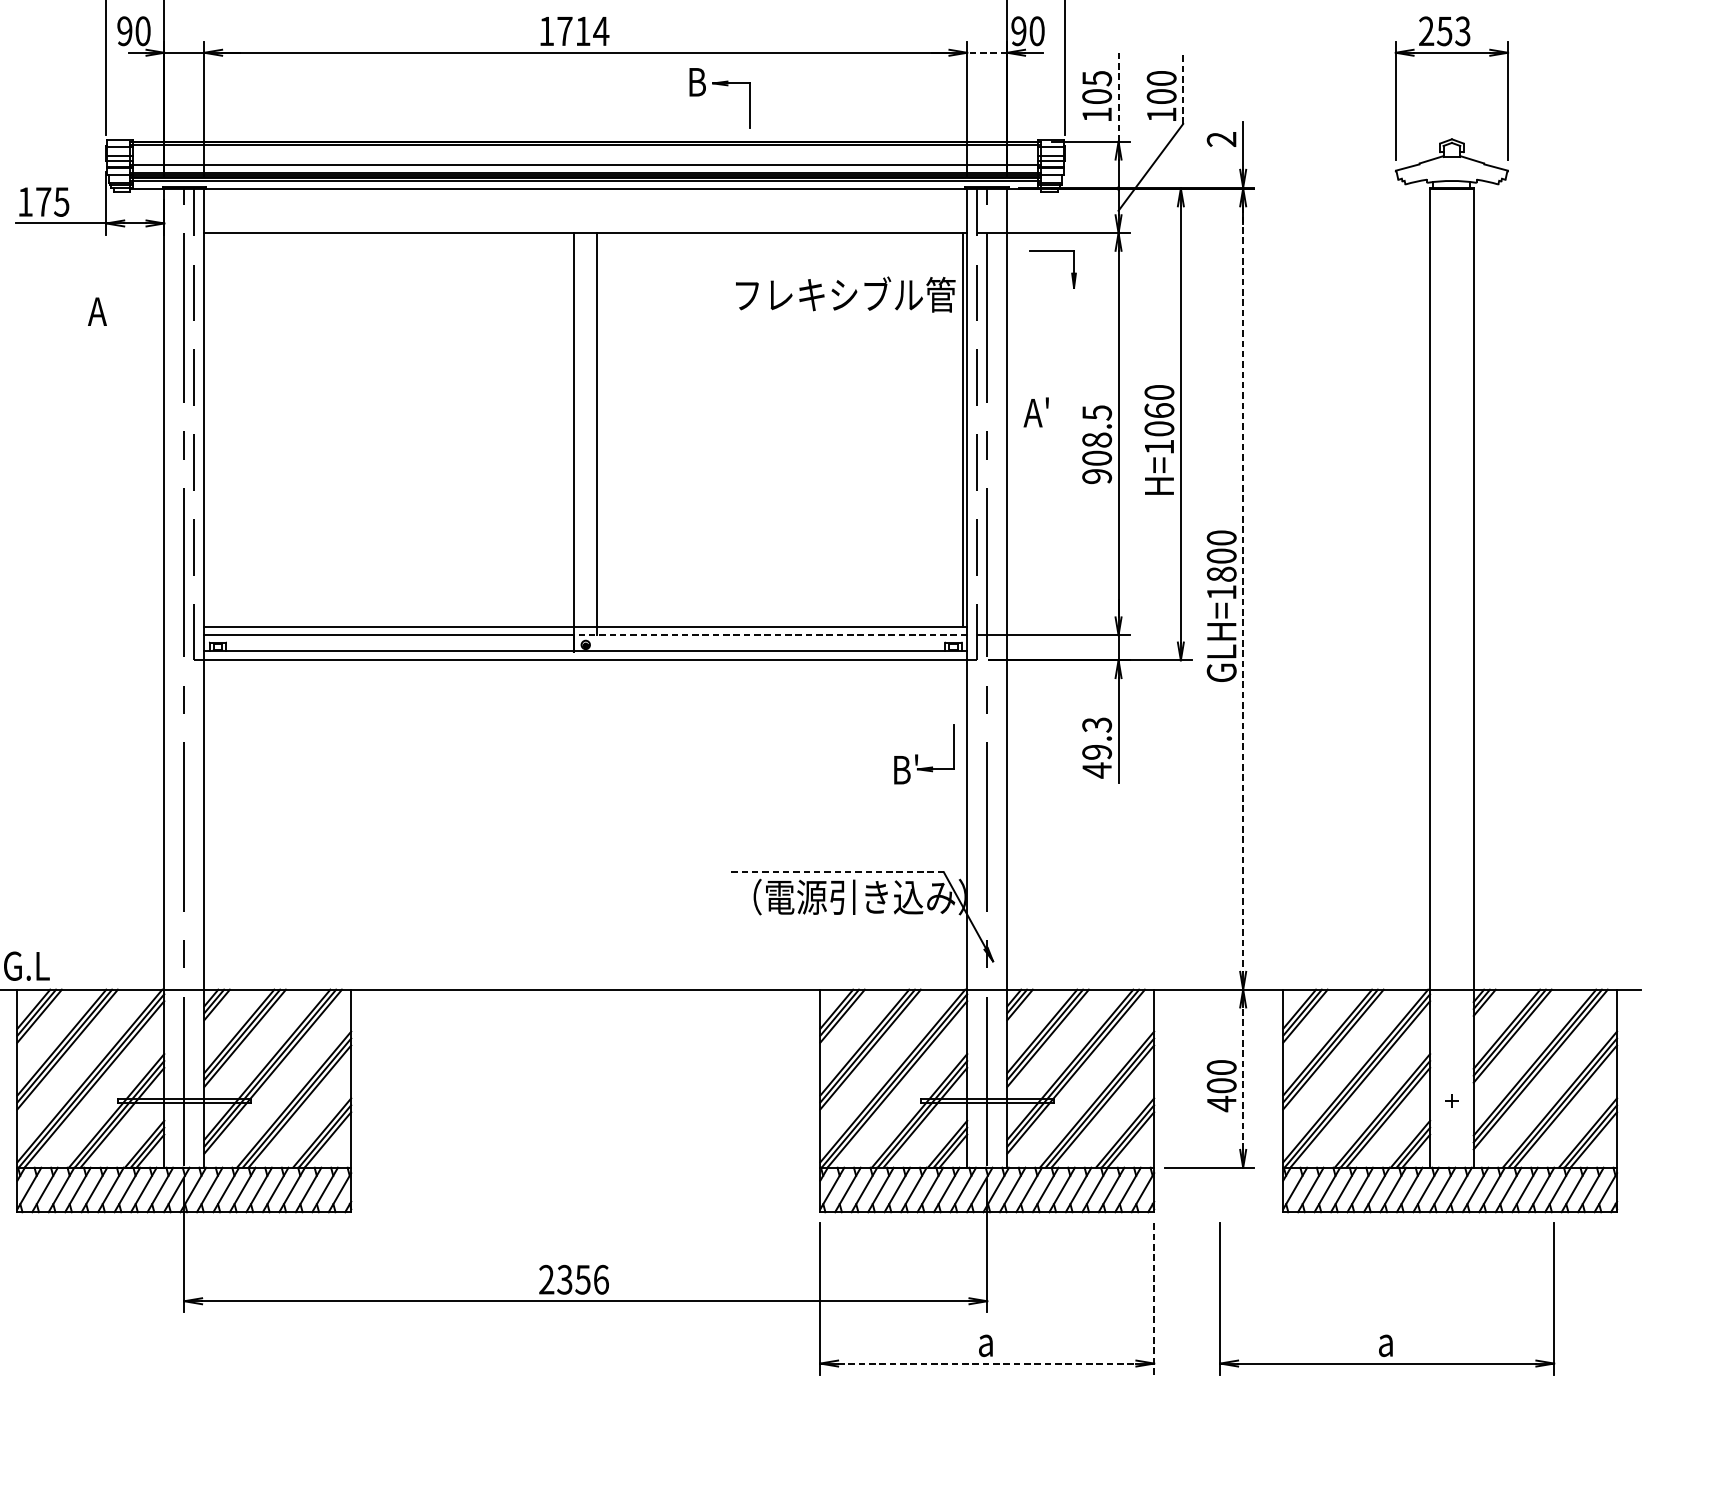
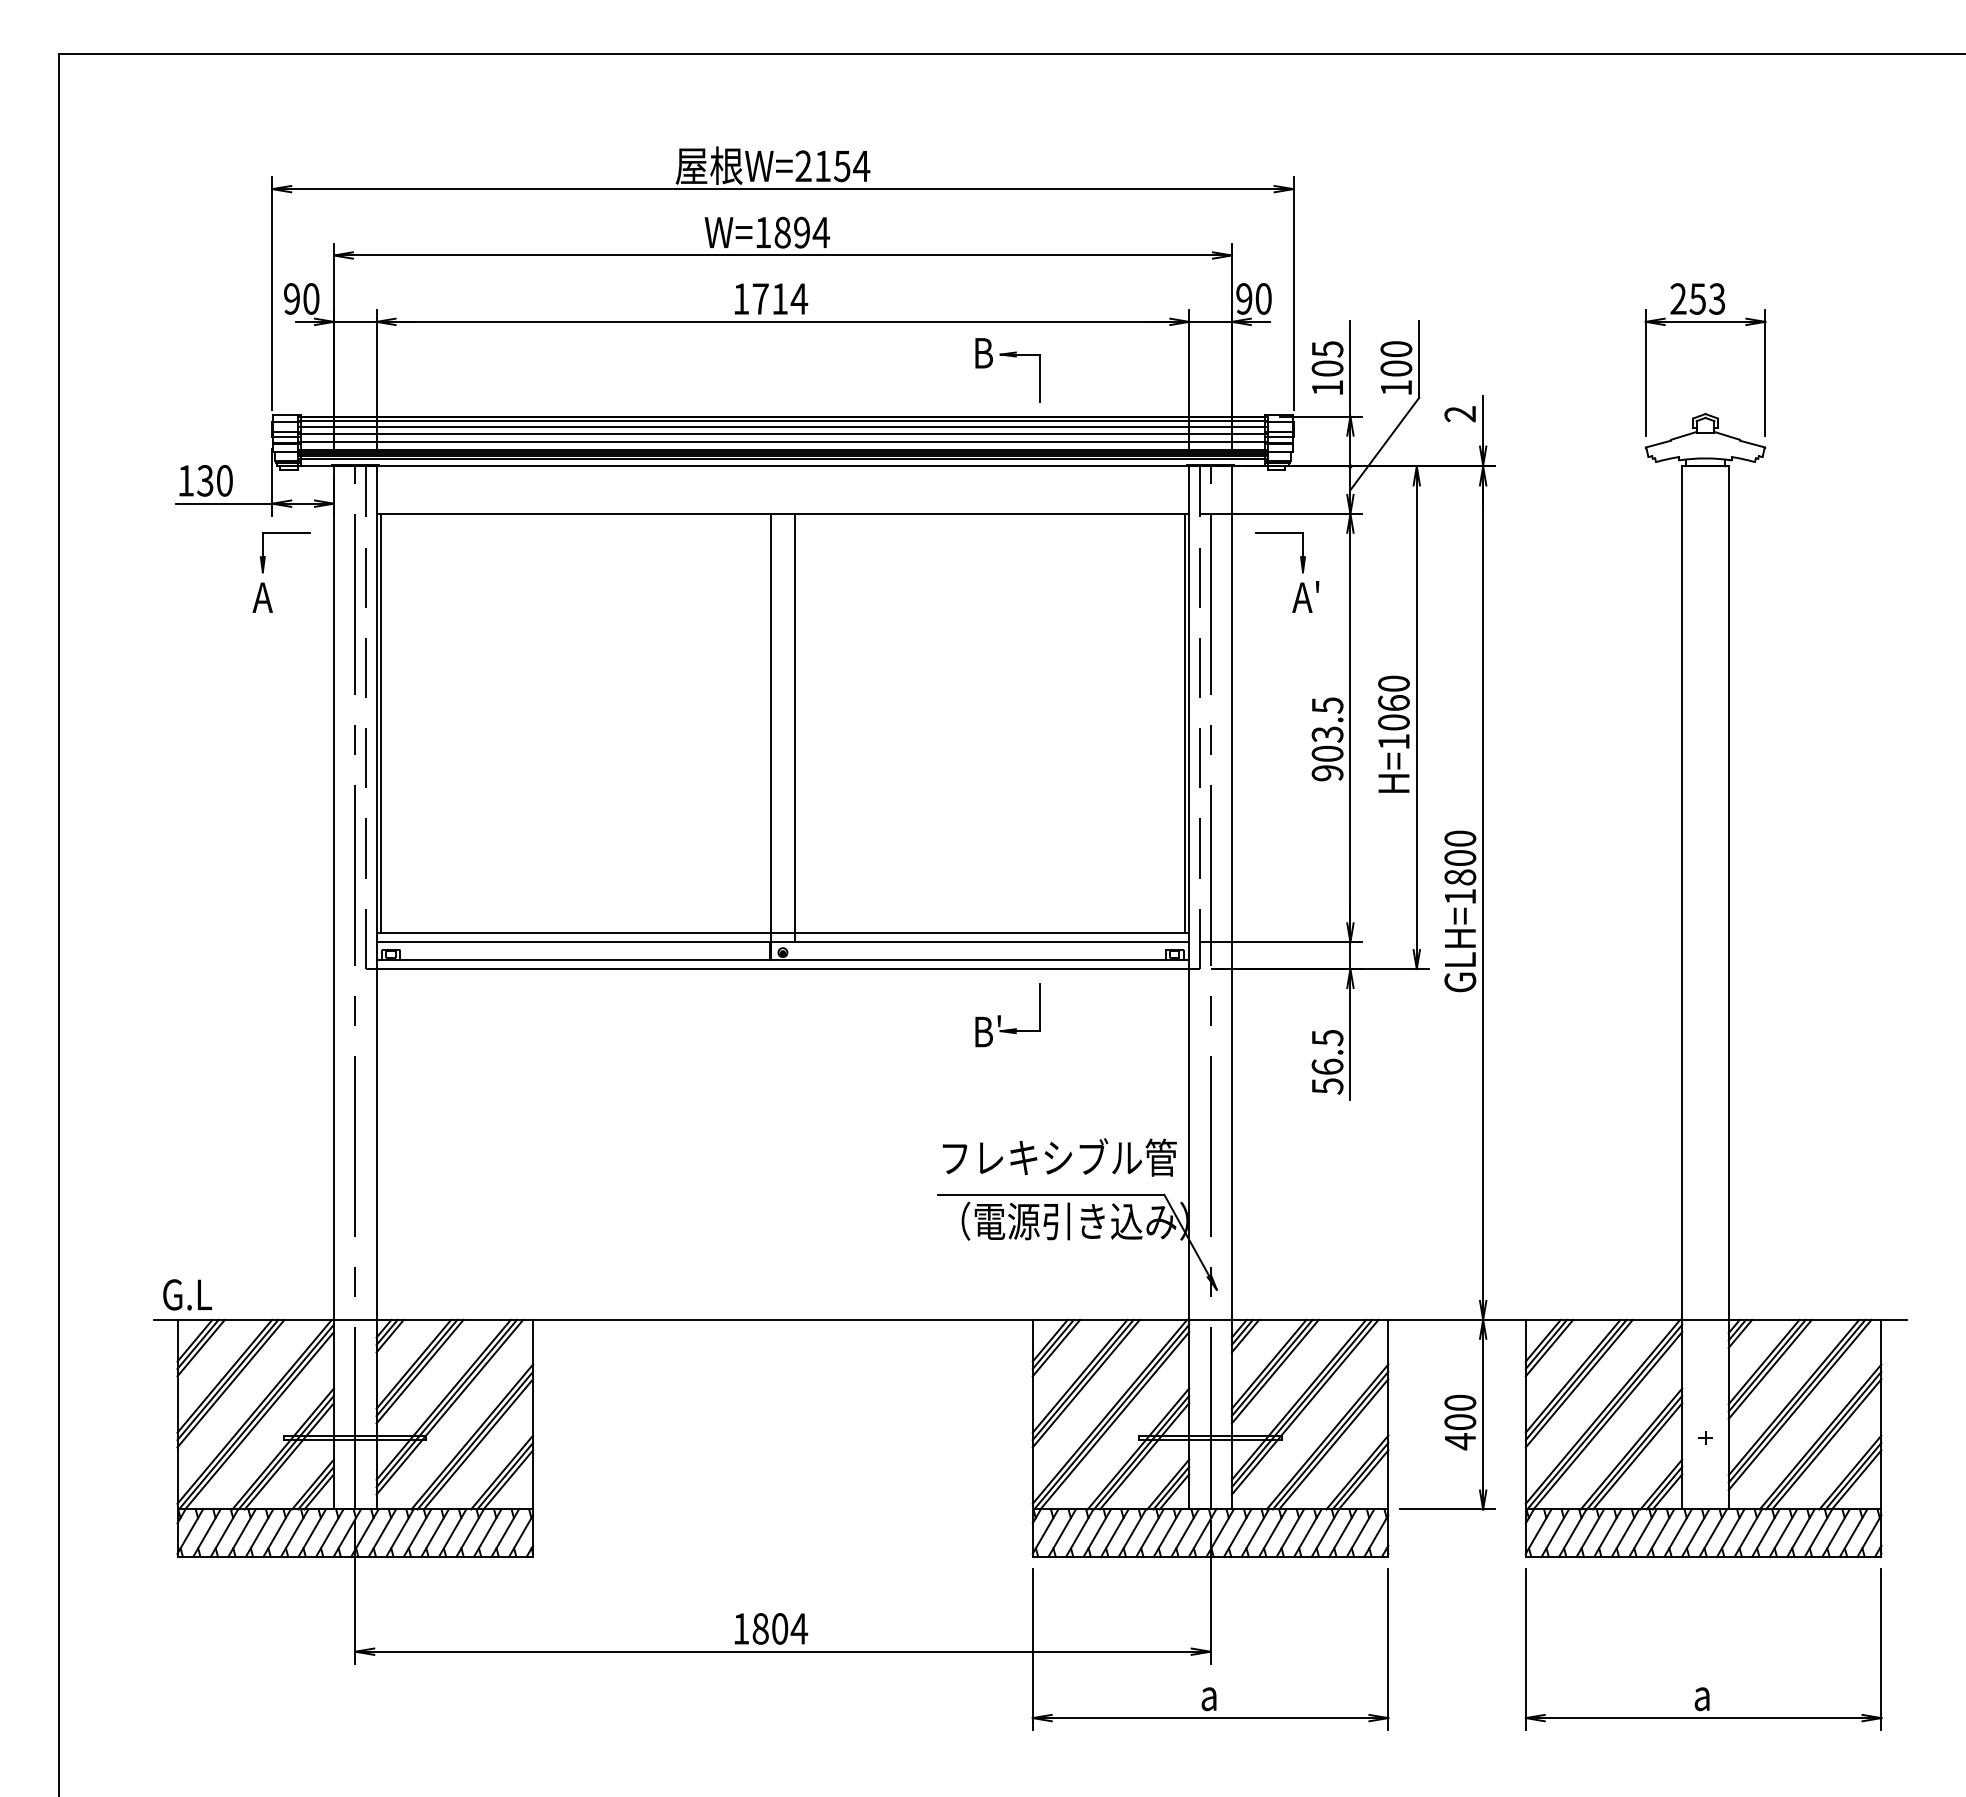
line: (987, 52) -> (1210, 321), dashed -> solid
part: (719, 85) -> (1007, 356), moved
line: (1183, 87) -> (1419, 358), dashed -> solid
line: (1118, 96) -> (1350, 368), dashed -> solid
line: (585, 151) -> (782, 426), added
line: (585, 157) -> (782, 433), added
text: (52, 201) -> (214, 480), 175 -> 130
part: (117, 251) -> (284, 533), added
text: (845, 294) -> (1059, 1157), moved
text: (1036, 411) -> (1305, 596), moved
line: (207, 429) -> (380, 723), added
text: (1097, 440) -> (1327, 734), 908.5 -> 903.5
line: (1243, 589) -> (1483, 893), dashed -> solid
line: (770, 635) -> (979, 942), dashed -> solid
text: (1097, 748) -> (1327, 1062), 49.3 -> 56.5
part: (917, 754) -> (1000, 1015), moved
line: (837, 872) -> (1051, 1194), dashed -> solid
line: (1243, 1078) -> (1483, 1414), dashed -> solid
text: (574, 1279) -> (770, 1628), 2356 -> 1804
line: (1154, 1299) -> (1388, 1649), dashed -> solid
part: (1387, 1334) -> (1703, 1687), moved
line: (987, 1363) -> (1210, 1718), dashed -> solid

